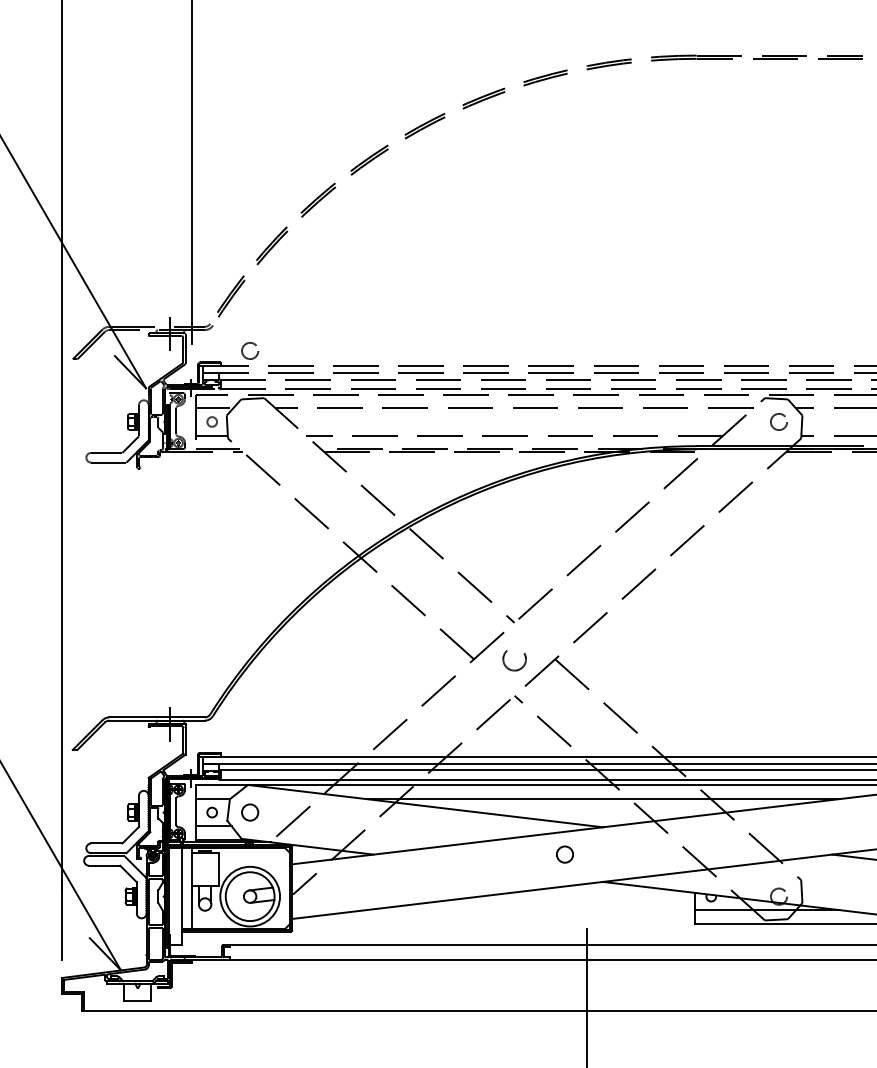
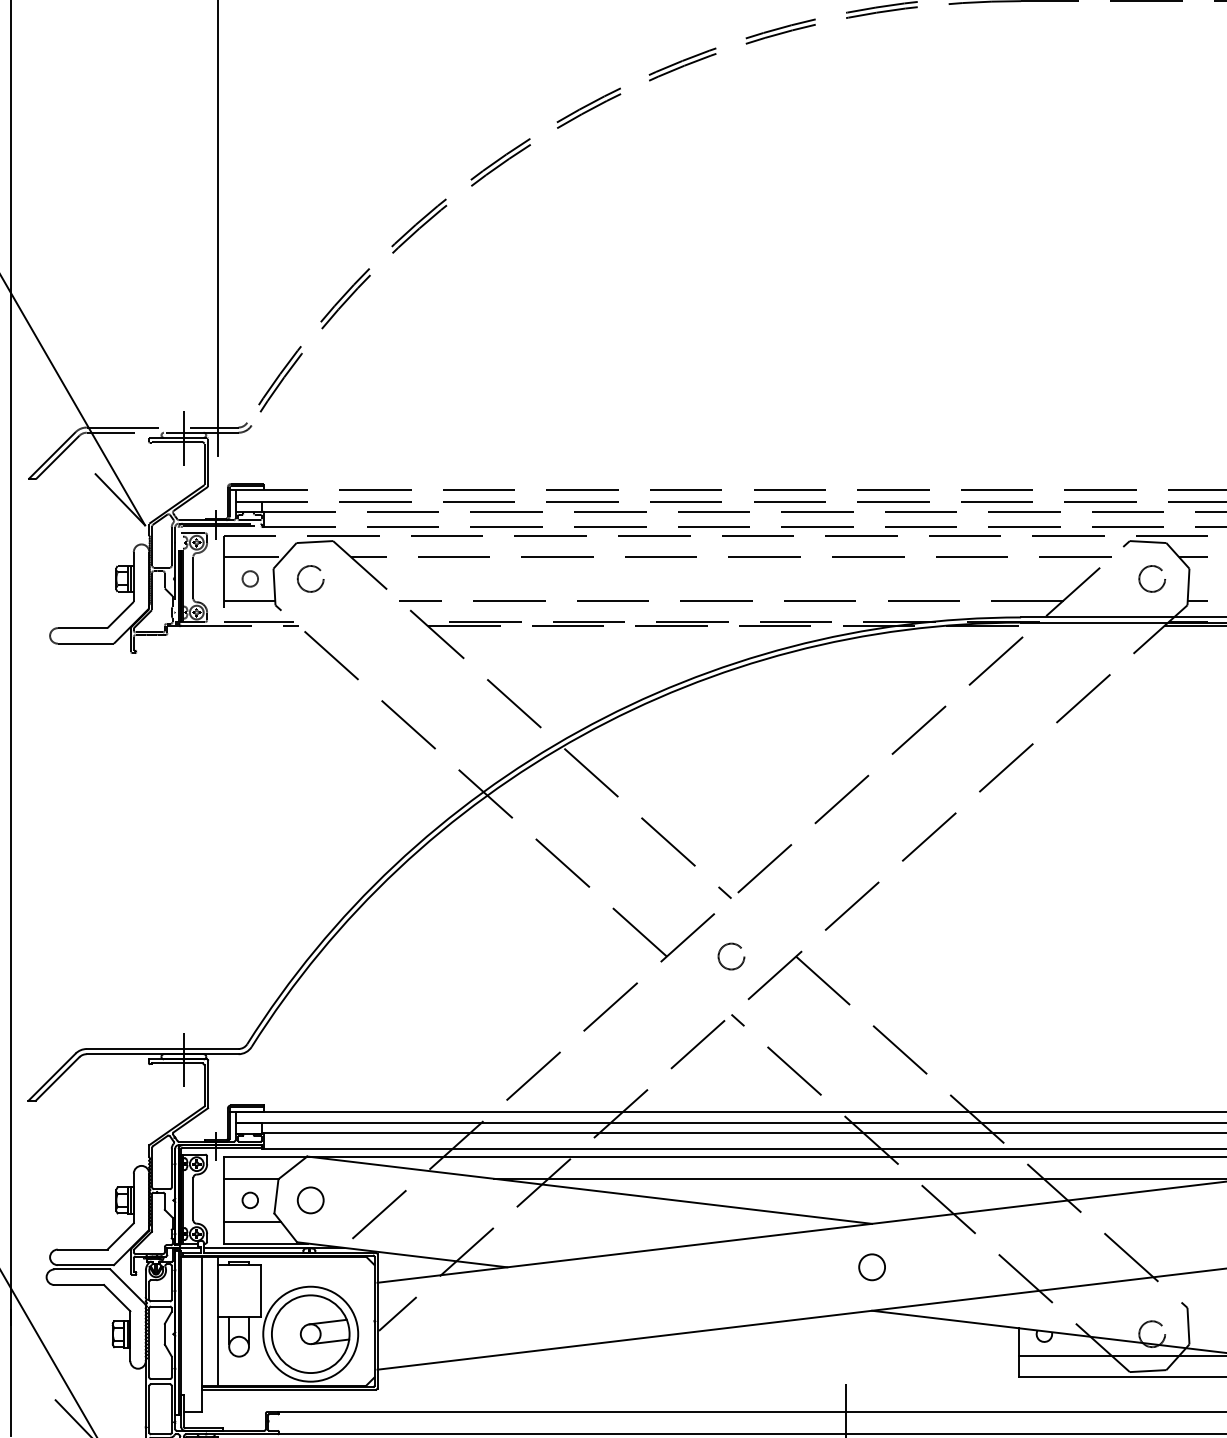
circle: (250, 350) -> (311, 578), moved
circle: (514, 659) -> (731, 956), size x0.71
circle: (564, 854) -> (871, 1267), moved

